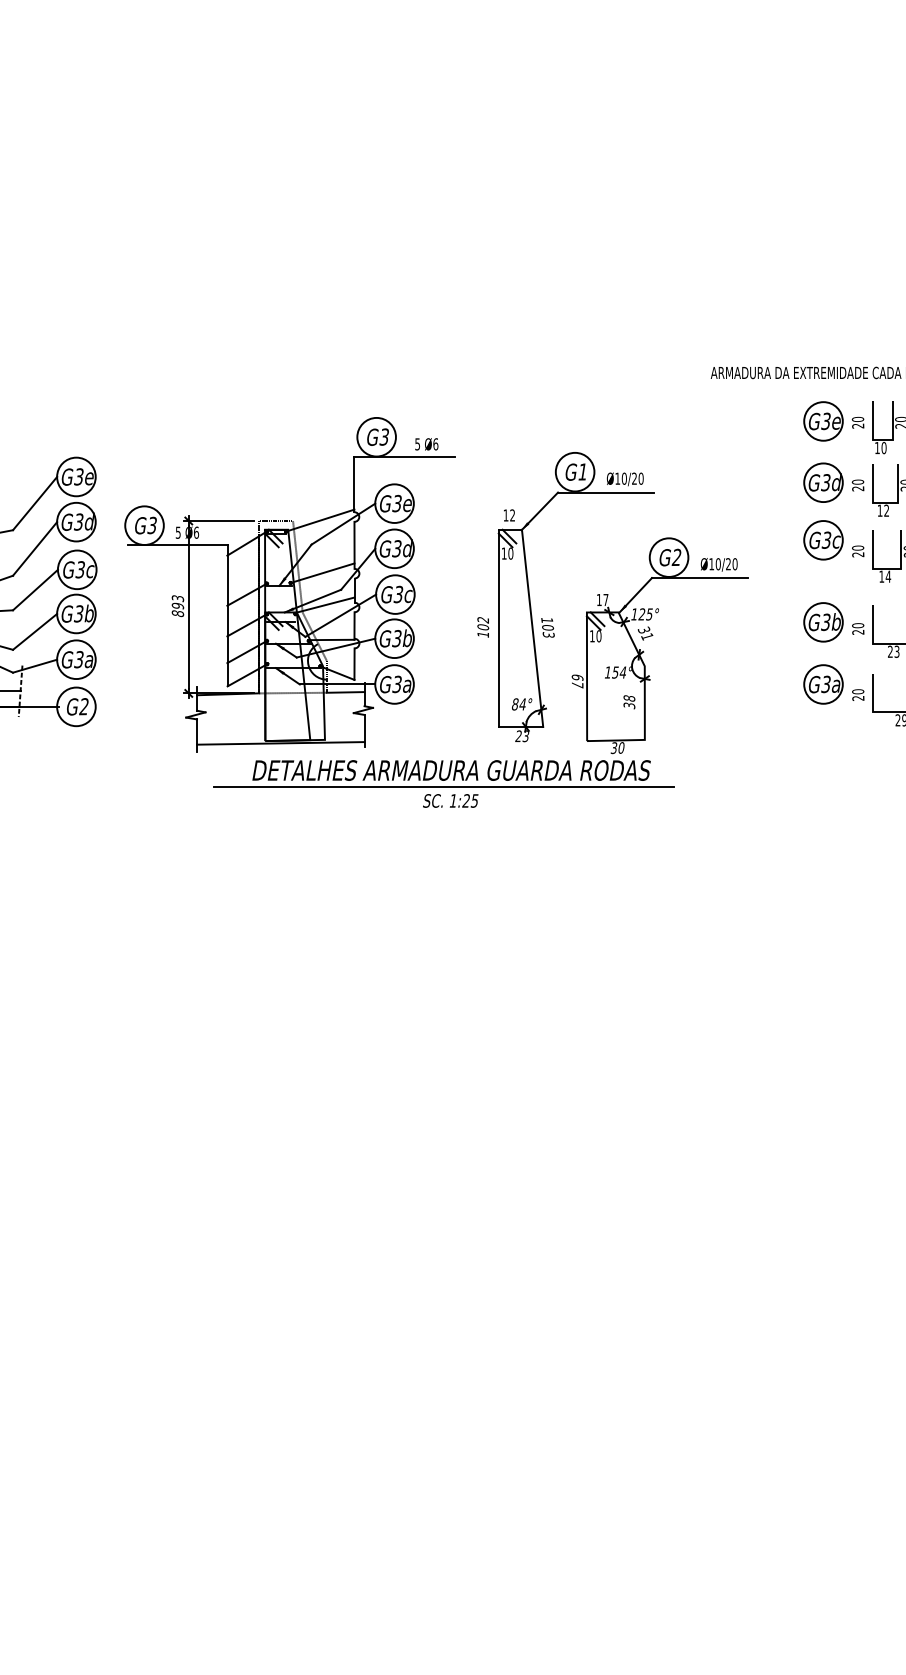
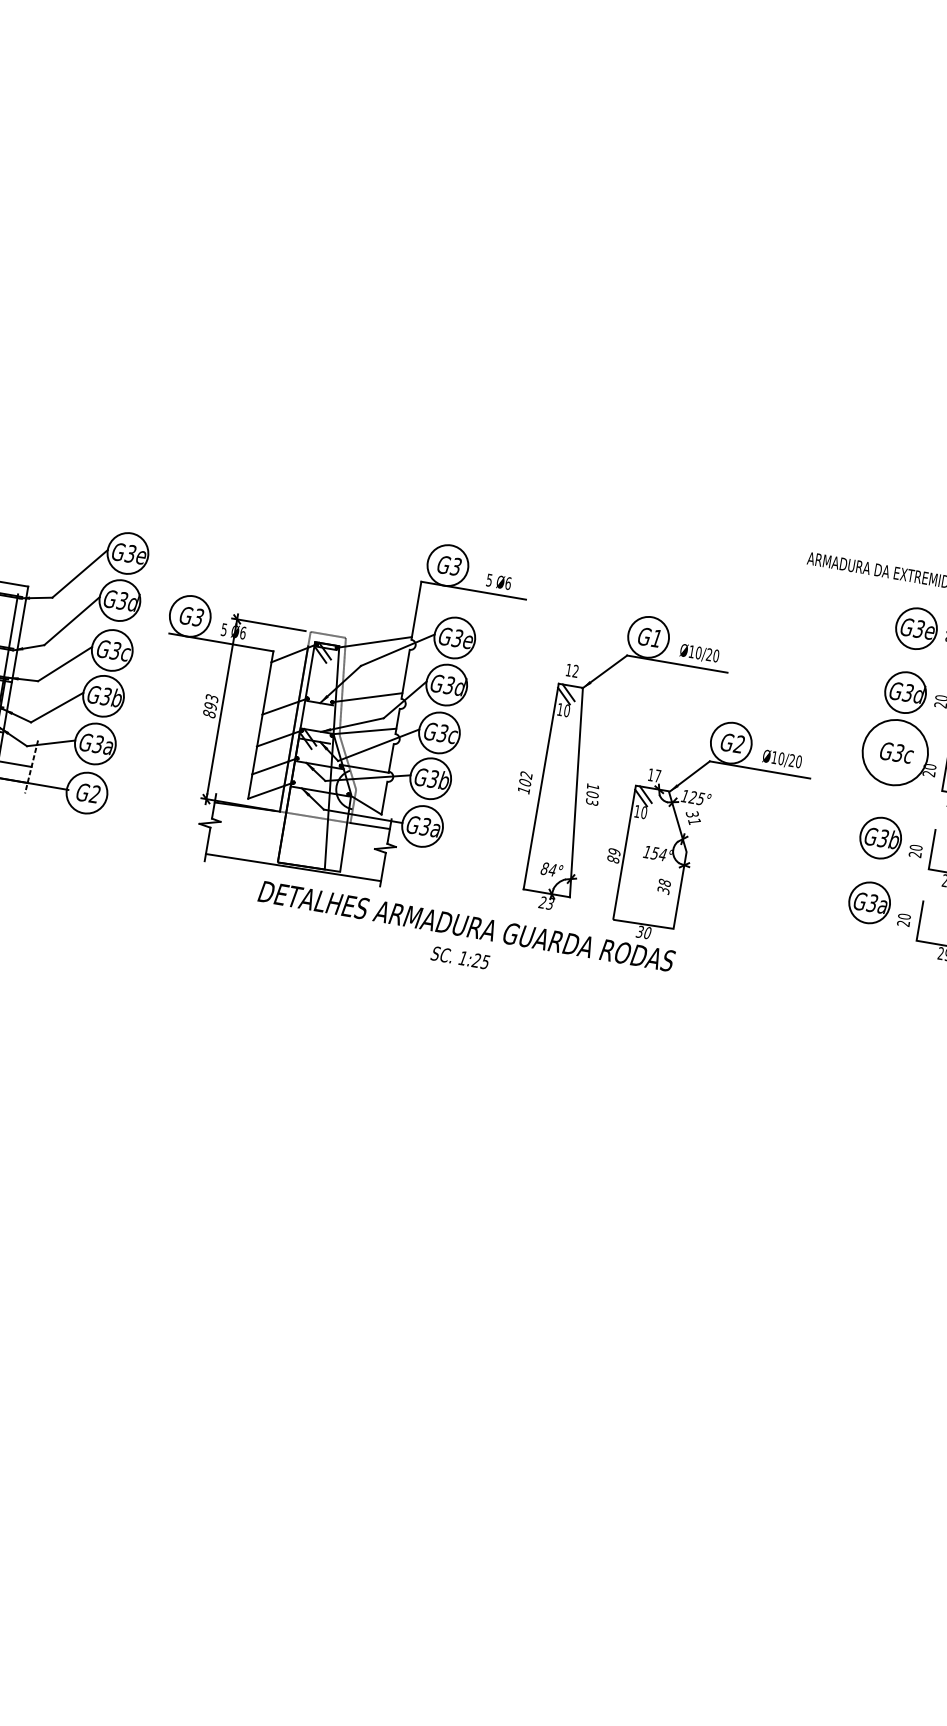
circle: (823, 540) -> (895, 752), size x1.6
text: (577, 684) -> (613, 859), 67 -> 68
line: (443, 787) -> (455, 942), removed

